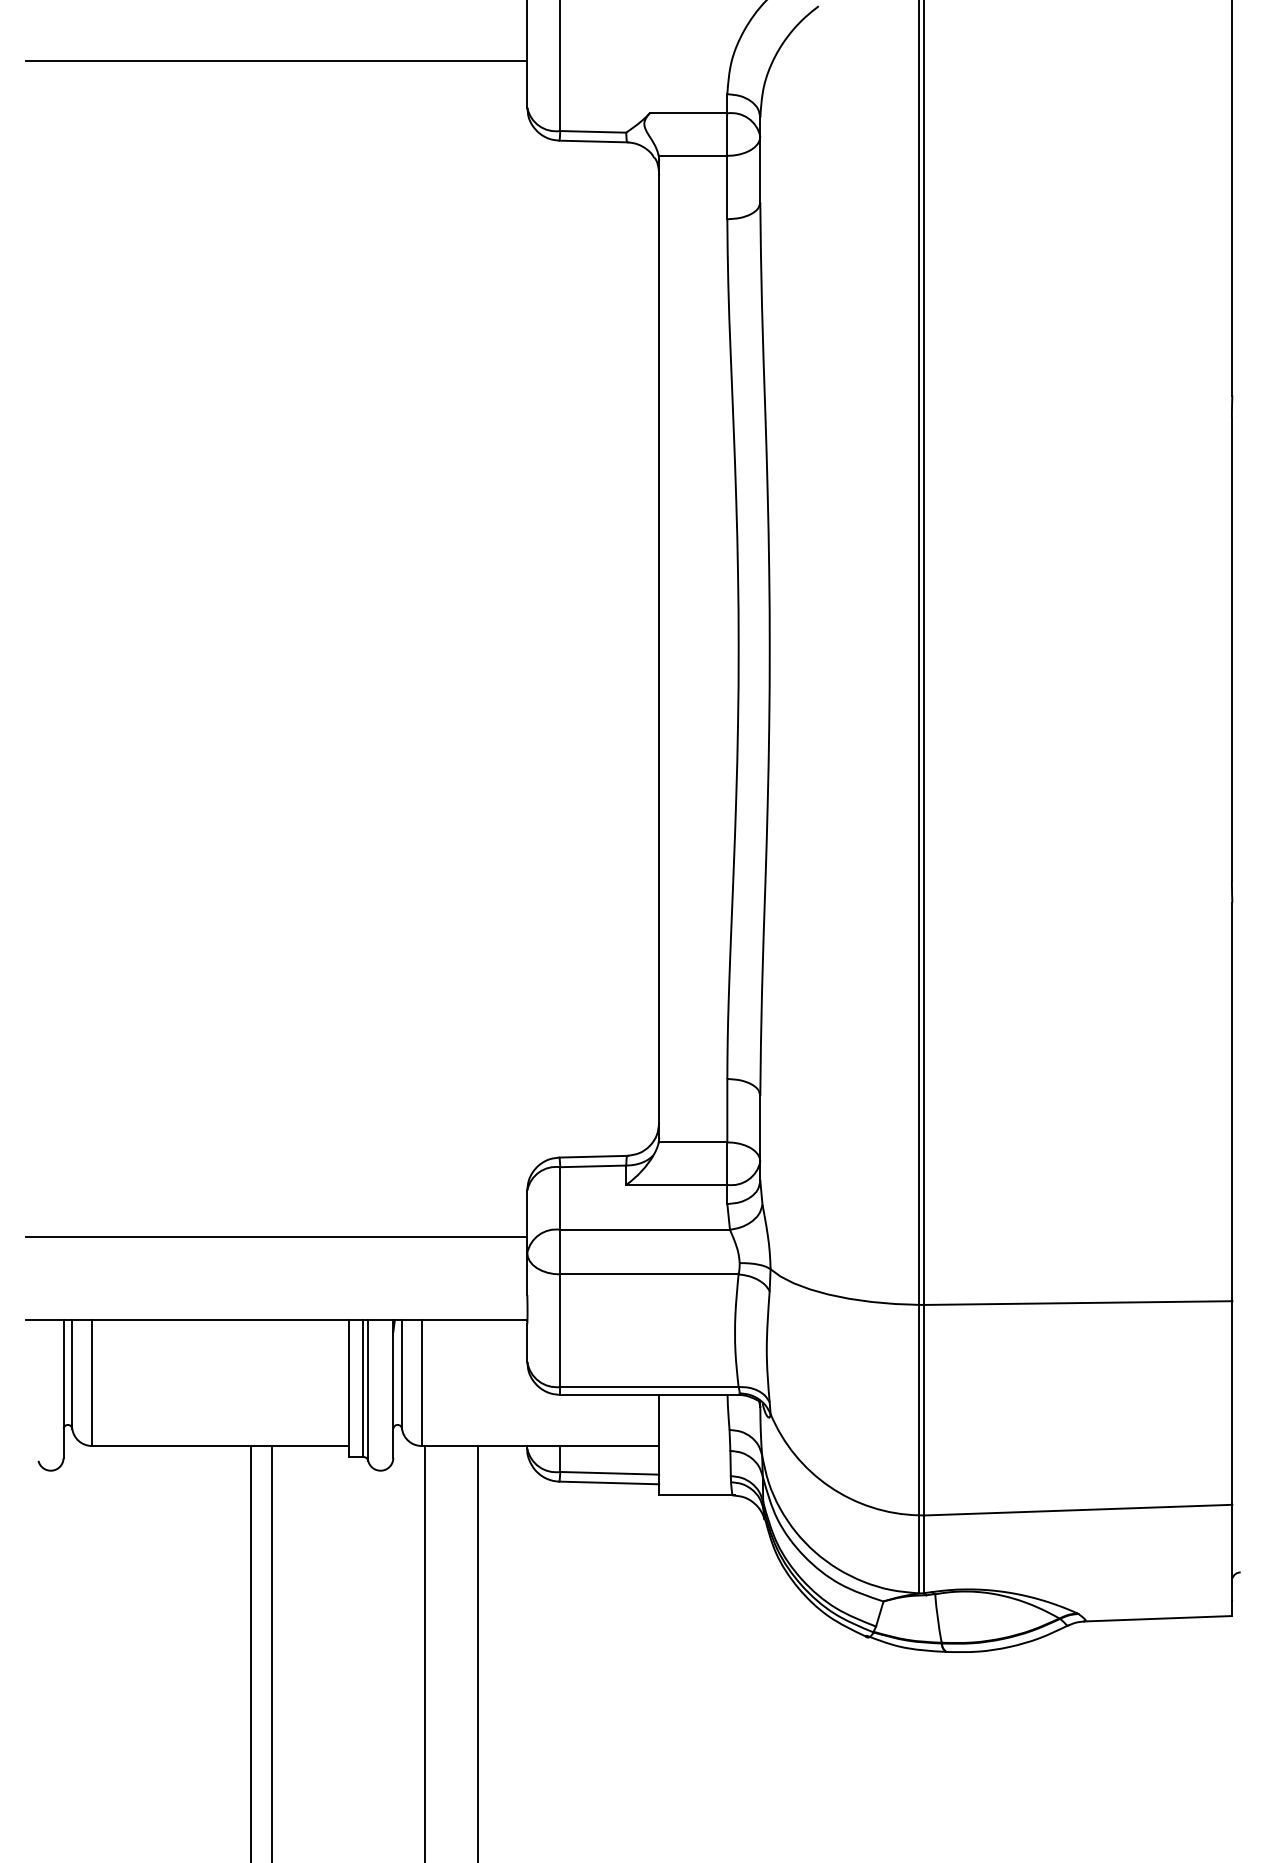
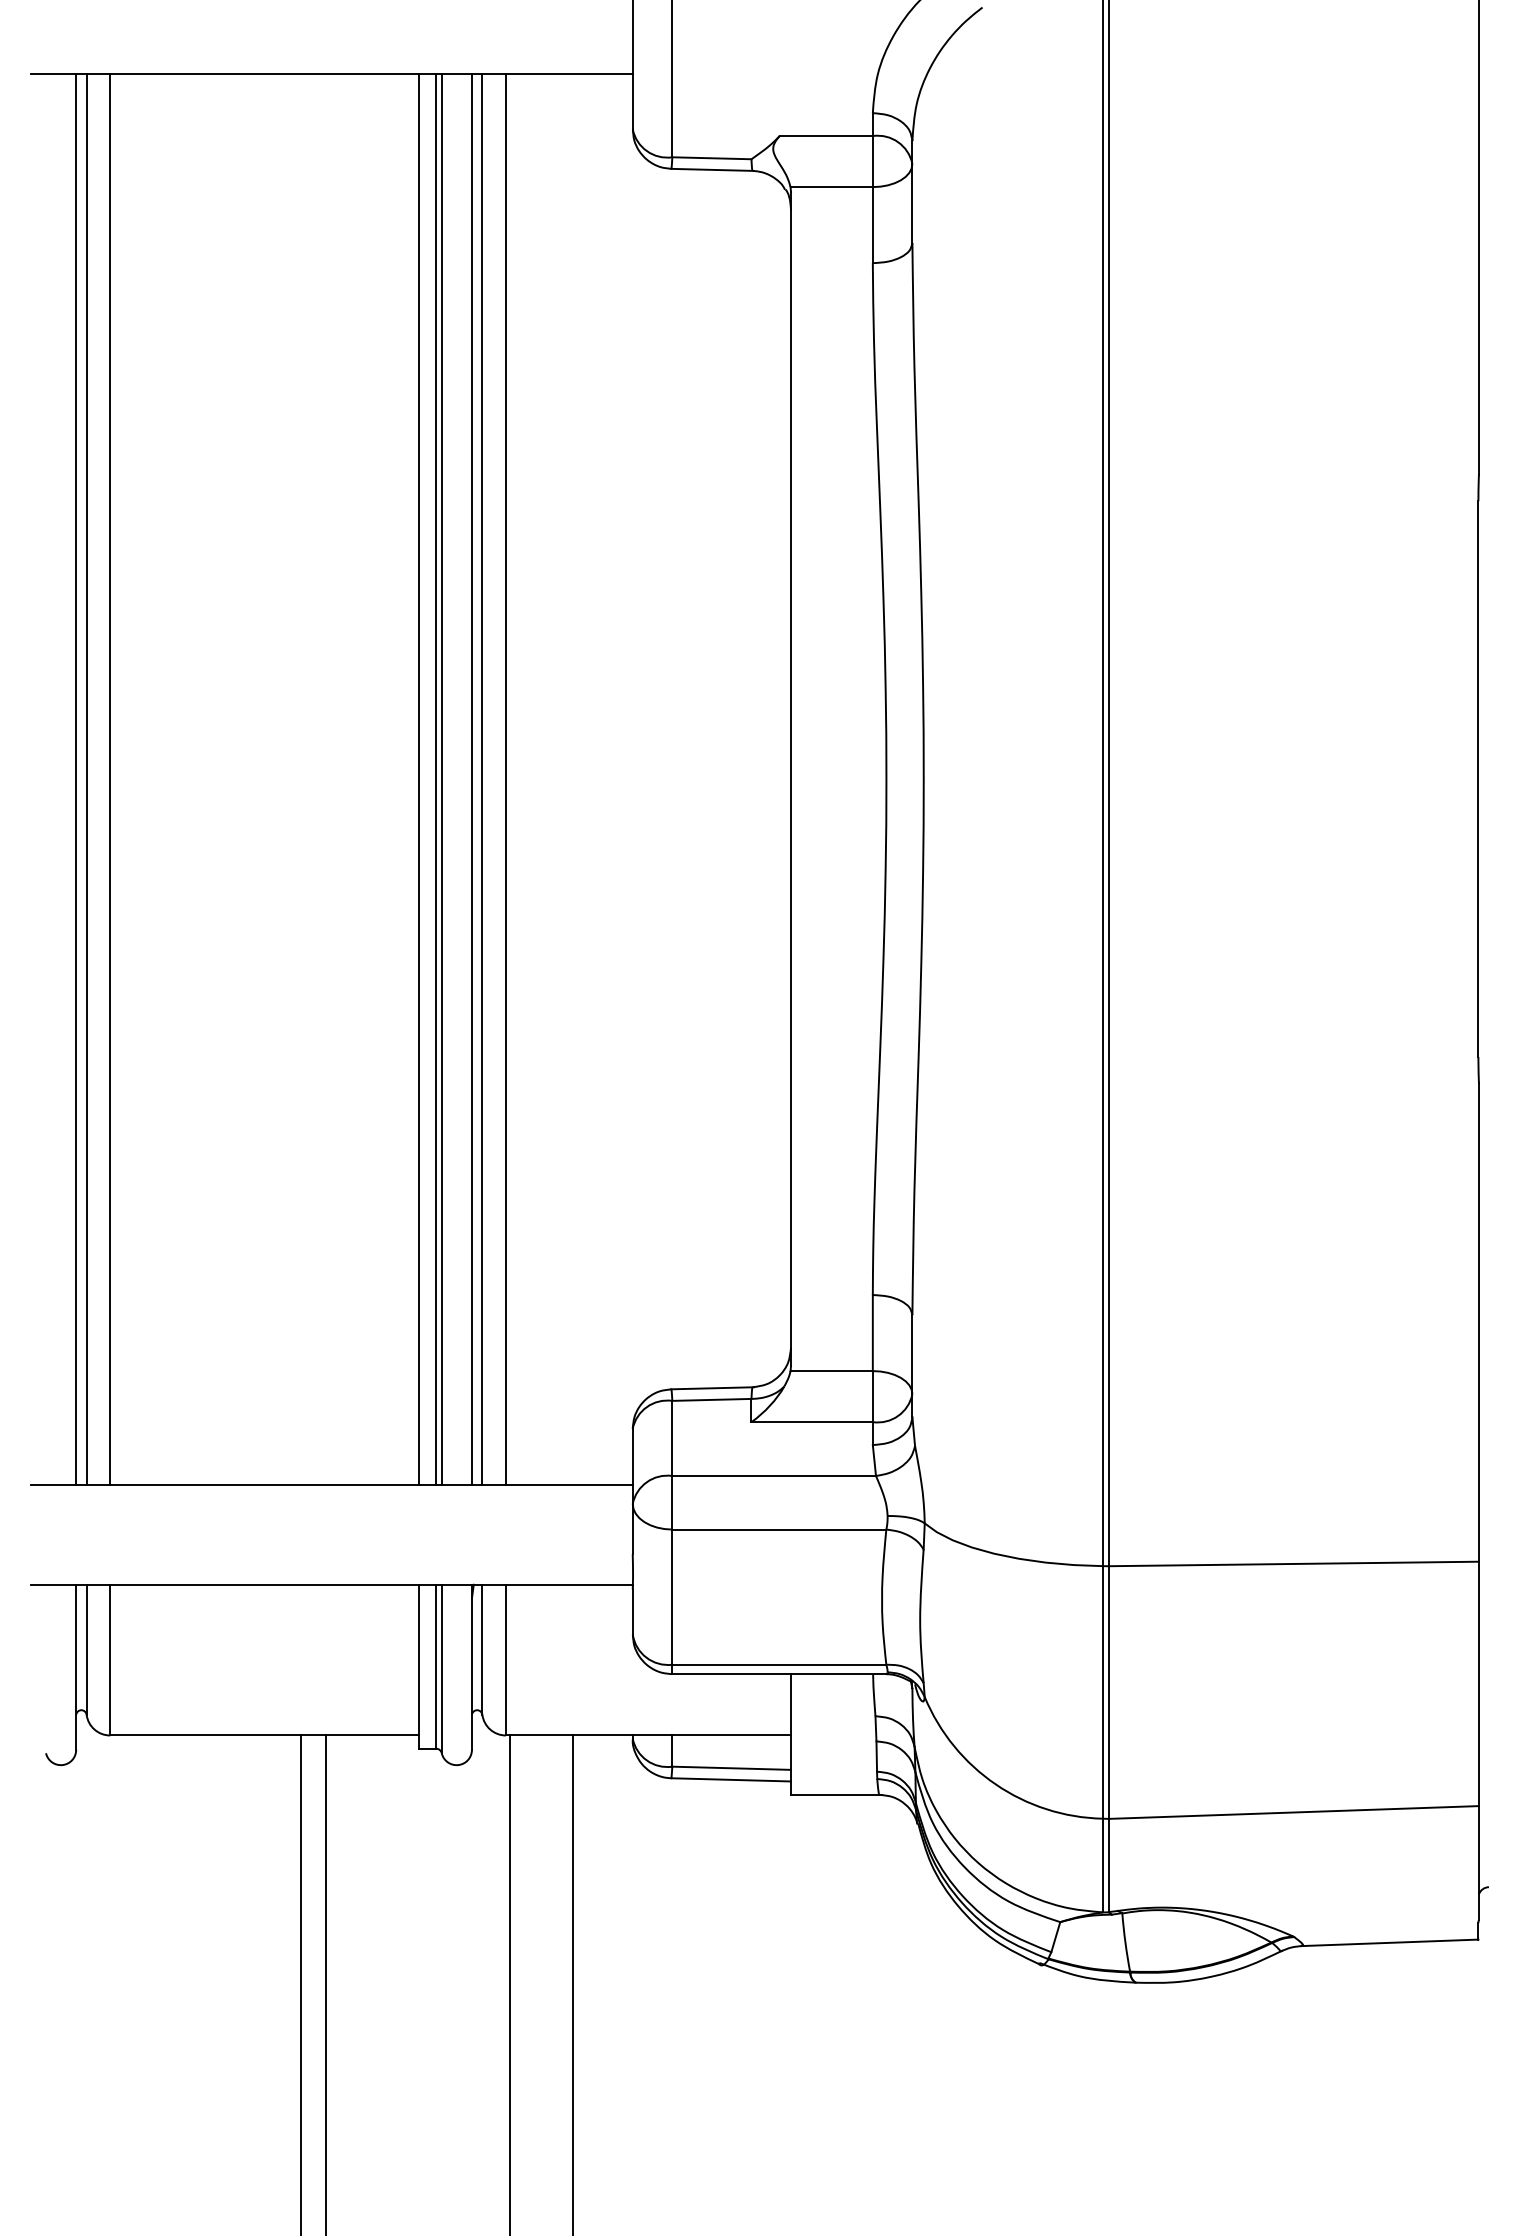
line: (63, 648) -> (76, 778), added
line: (72, 648) -> (86, 778), added
line: (92, 648) -> (110, 778), added
line: (348, 648) -> (418, 778), added
line: (363, 648) -> (436, 778), added
line: (367, 648) -> (441, 778), added
line: (392, 648) -> (471, 778), added
line: (402, 648) -> (482, 778), added
line: (421, 648) -> (505, 778), added

